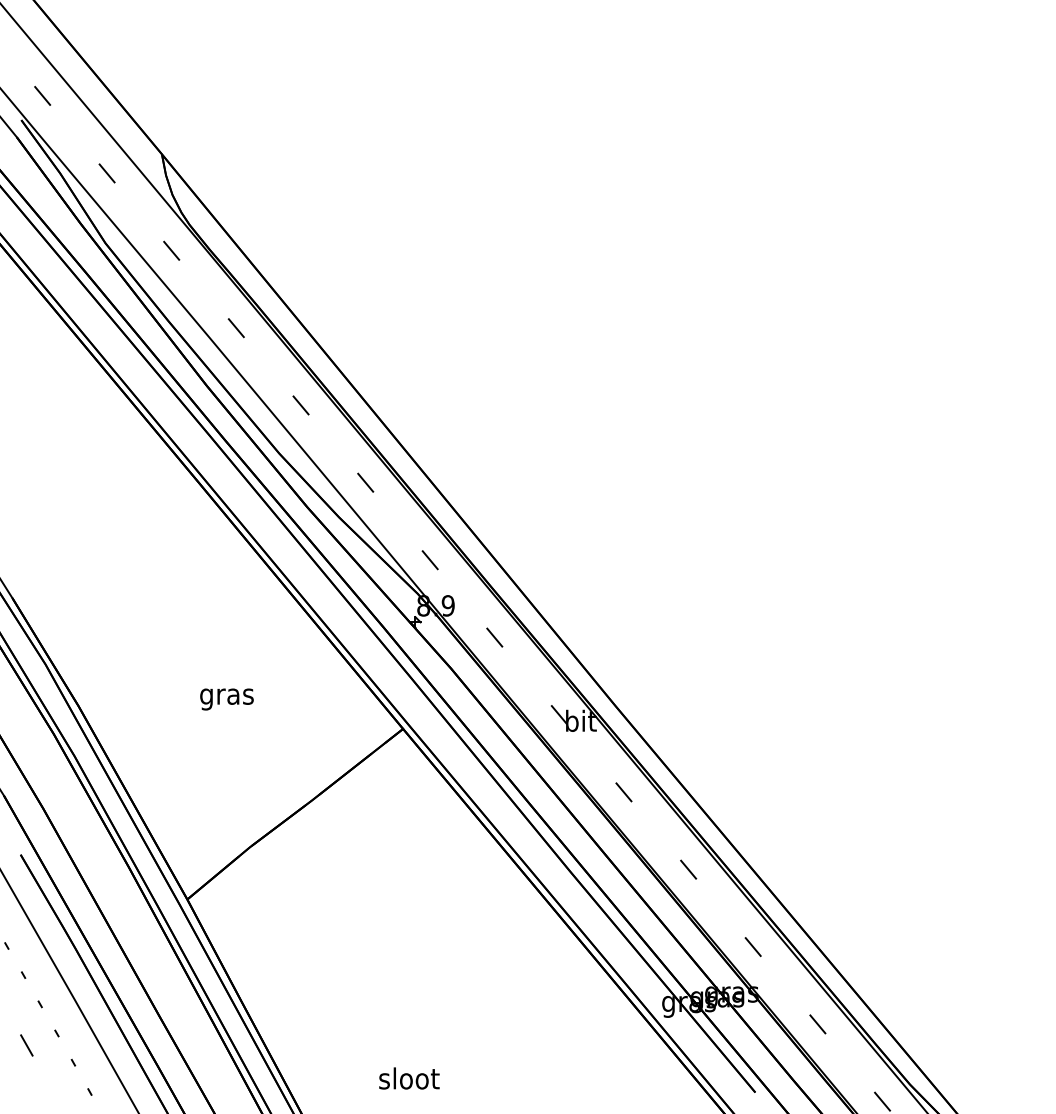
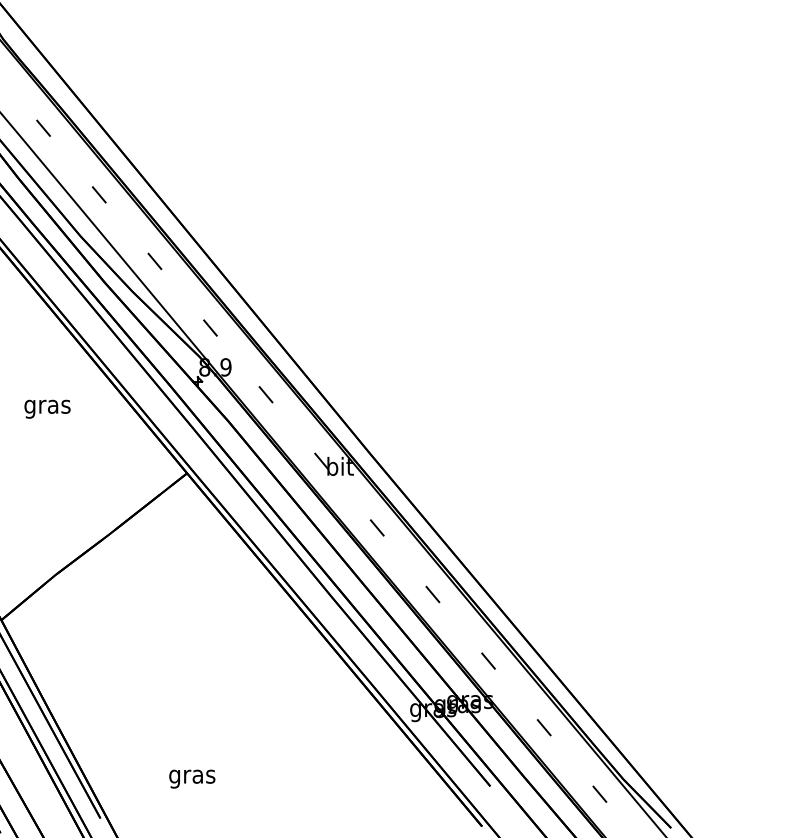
text: (226, 699) -> (47, 409), moved
text: (409, 1081) -> (192, 776), sloot -> gras

